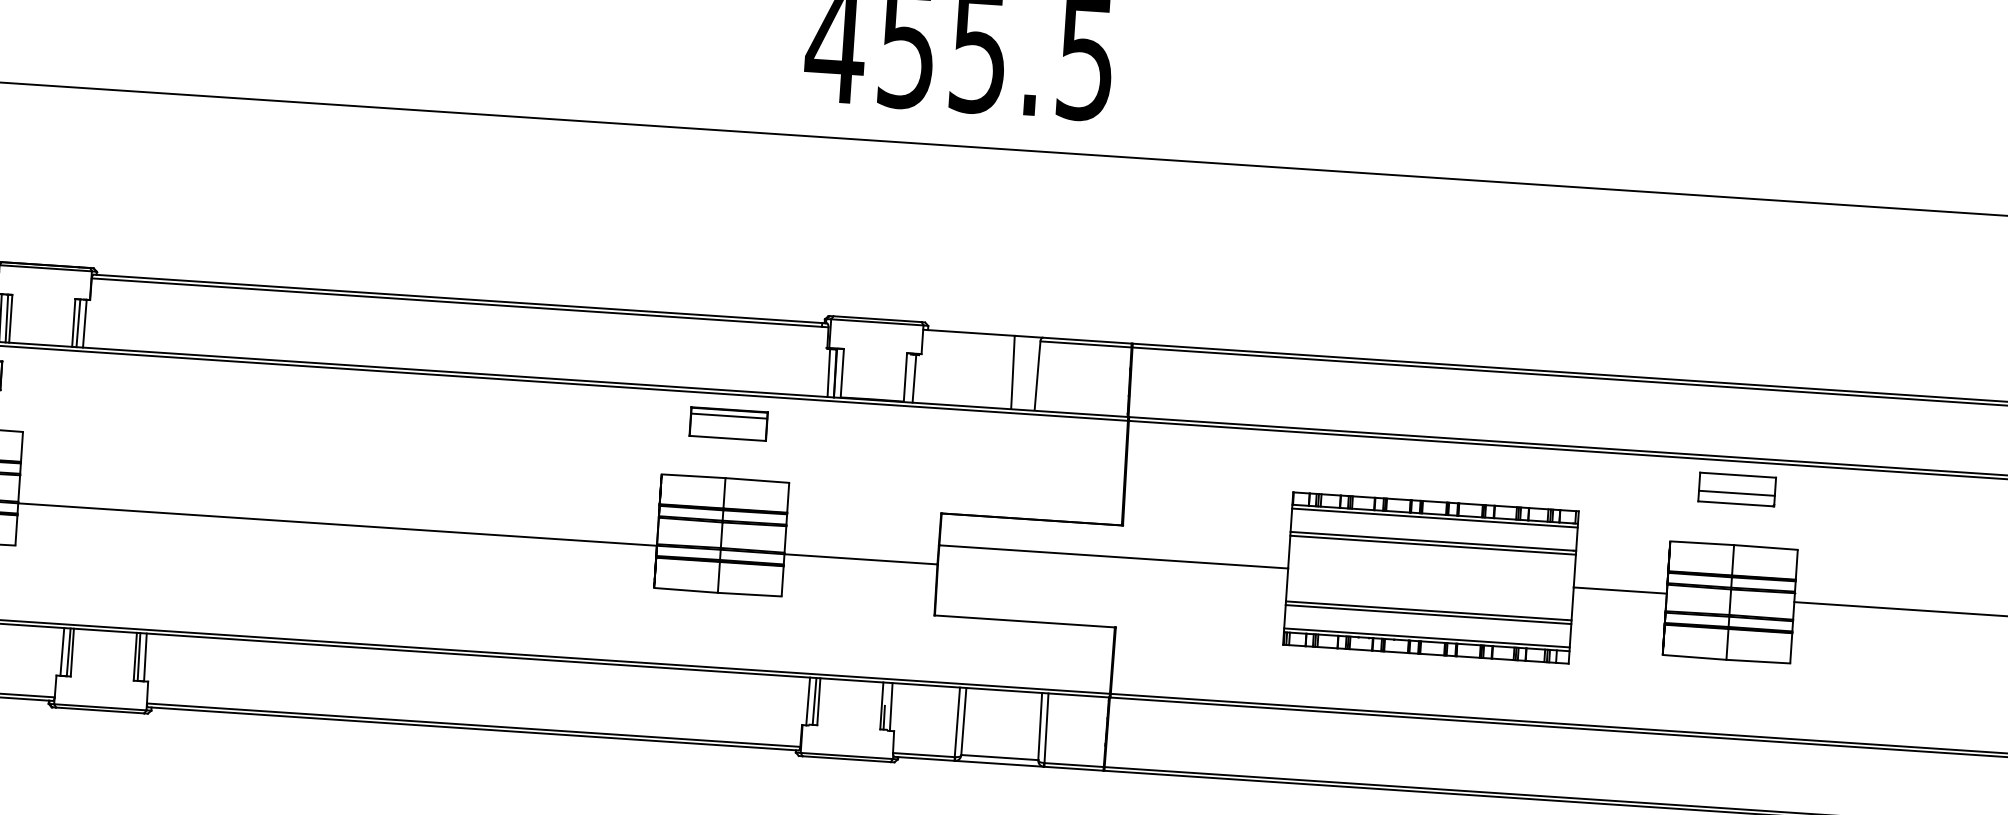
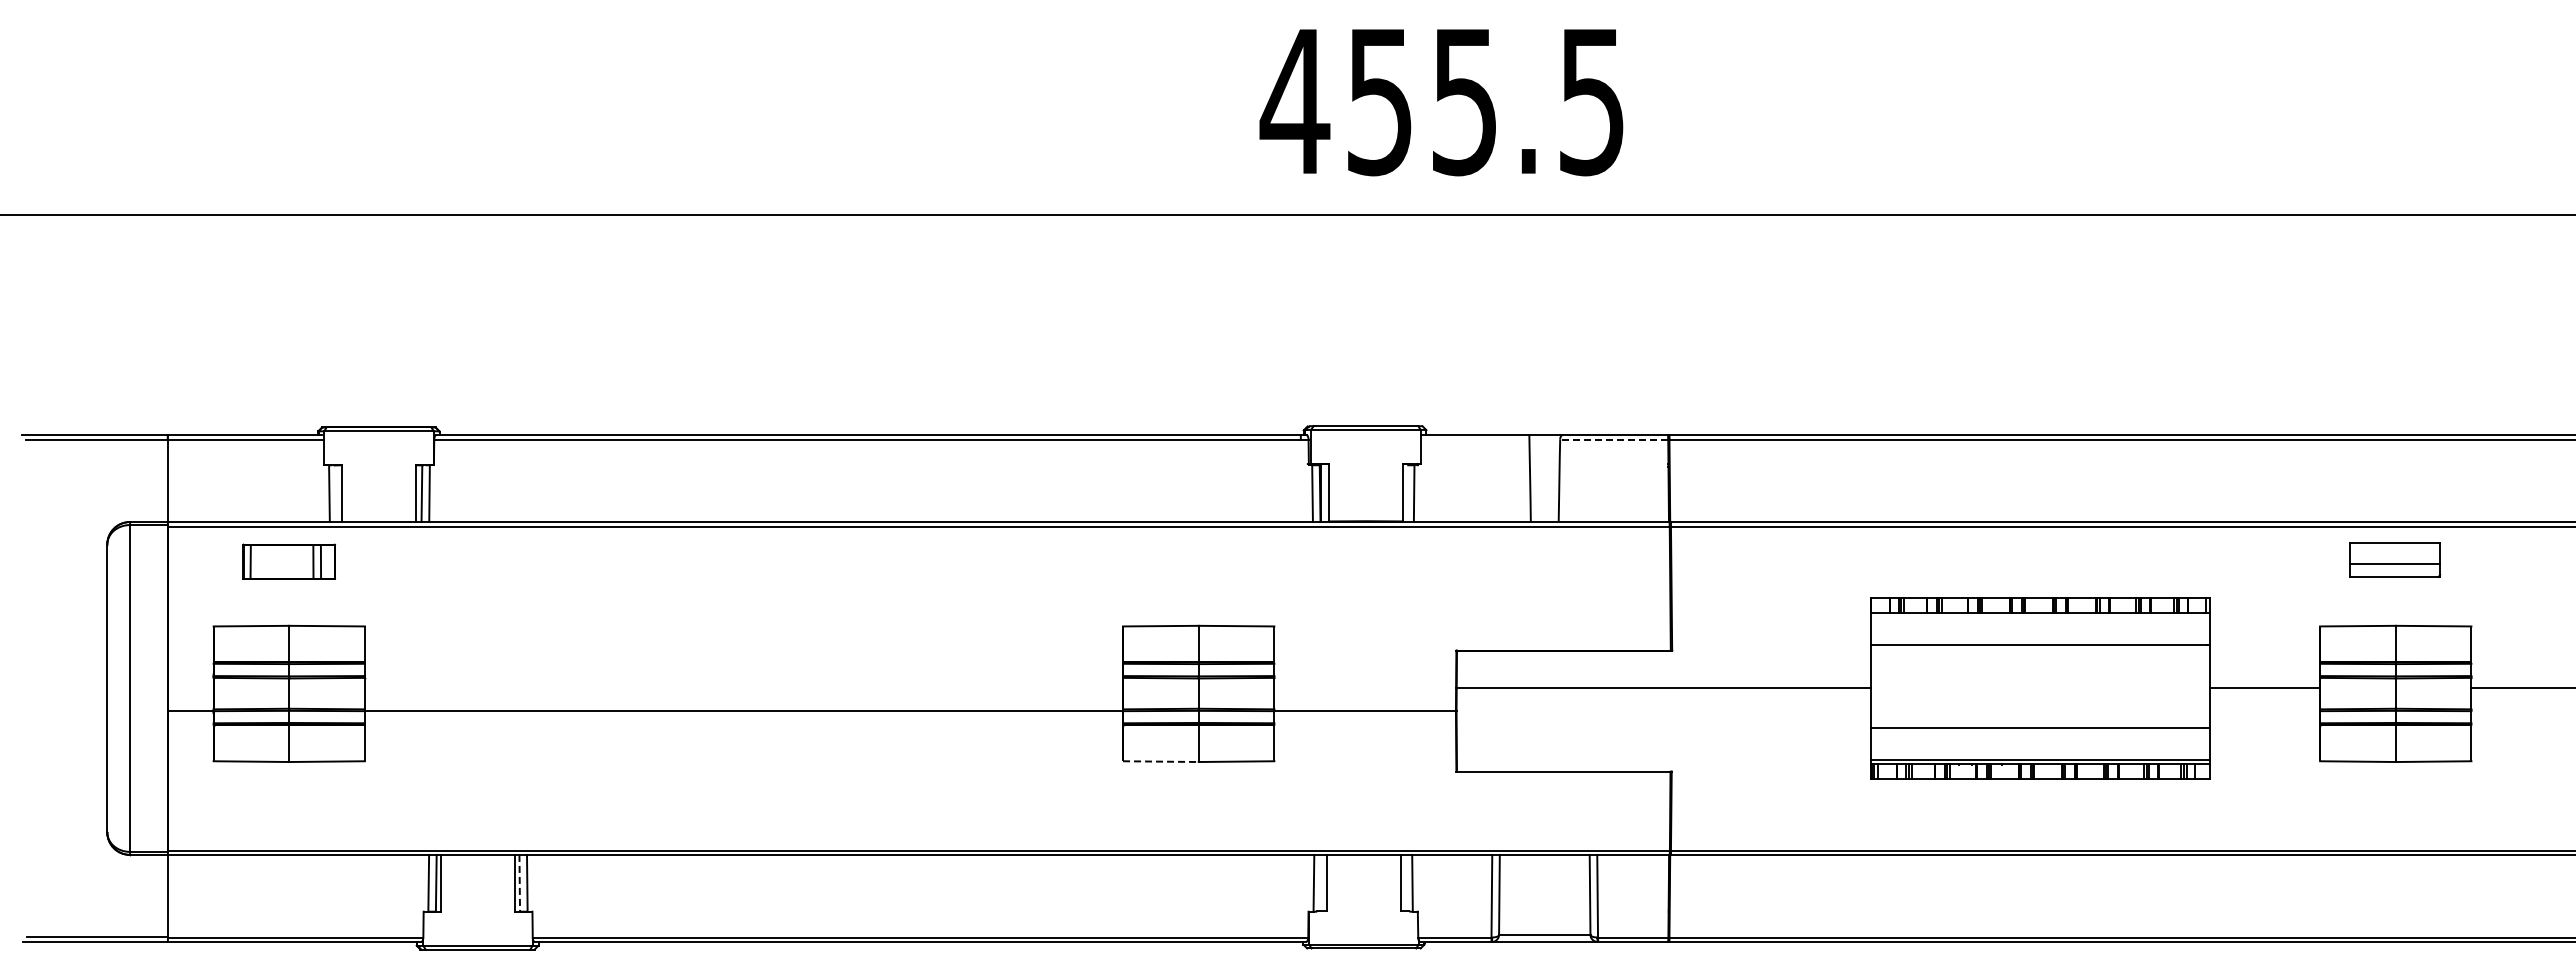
line: (6, 318) -> (336, 493), removed
line: (1085, 344) -> (1613, 439), solid -> dashed
part: (728, 423) -> (1197, 561), removed
line: (1434, 518) -> (2039, 617), removed
line: (1432, 545) -> (2039, 649), removed
line: (685, 590) -> (1160, 761), solid -> dashed
line: (1427, 614) -> (2039, 731), removed
line: (138, 657) -> (519, 883), solid -> dashed
line: (814, 701) -> (1321, 882), removed
line: (883, 717) -> (1404, 896), removed

